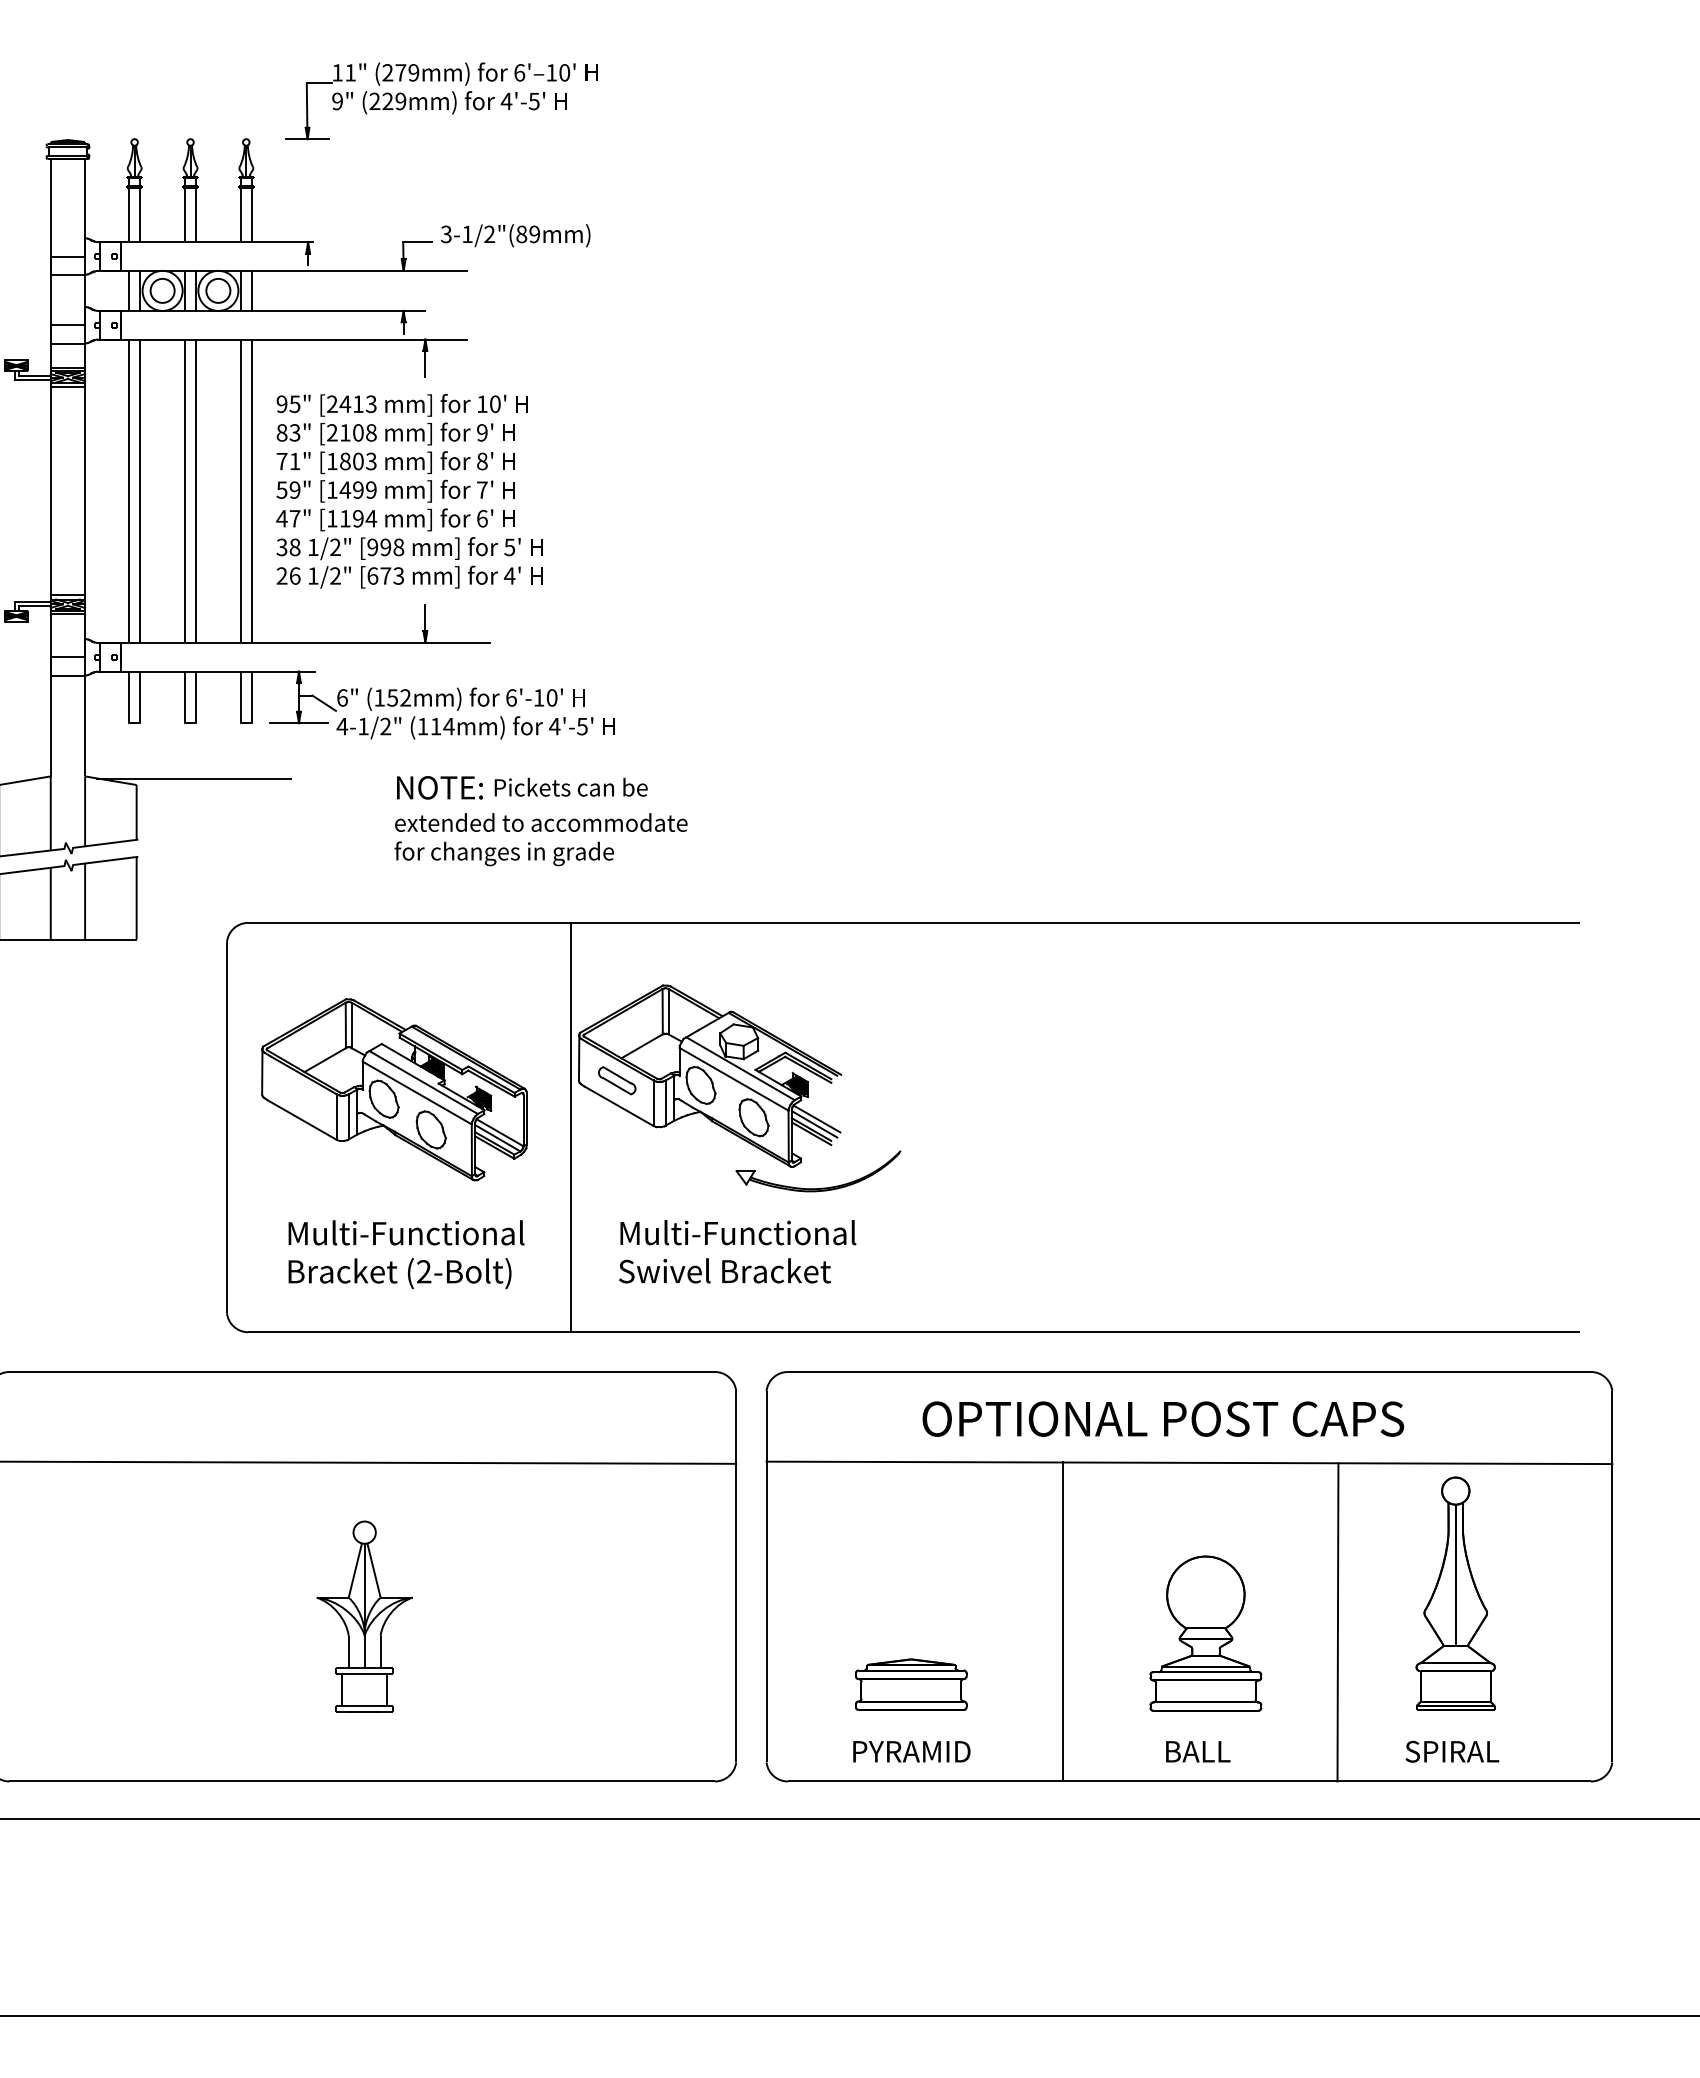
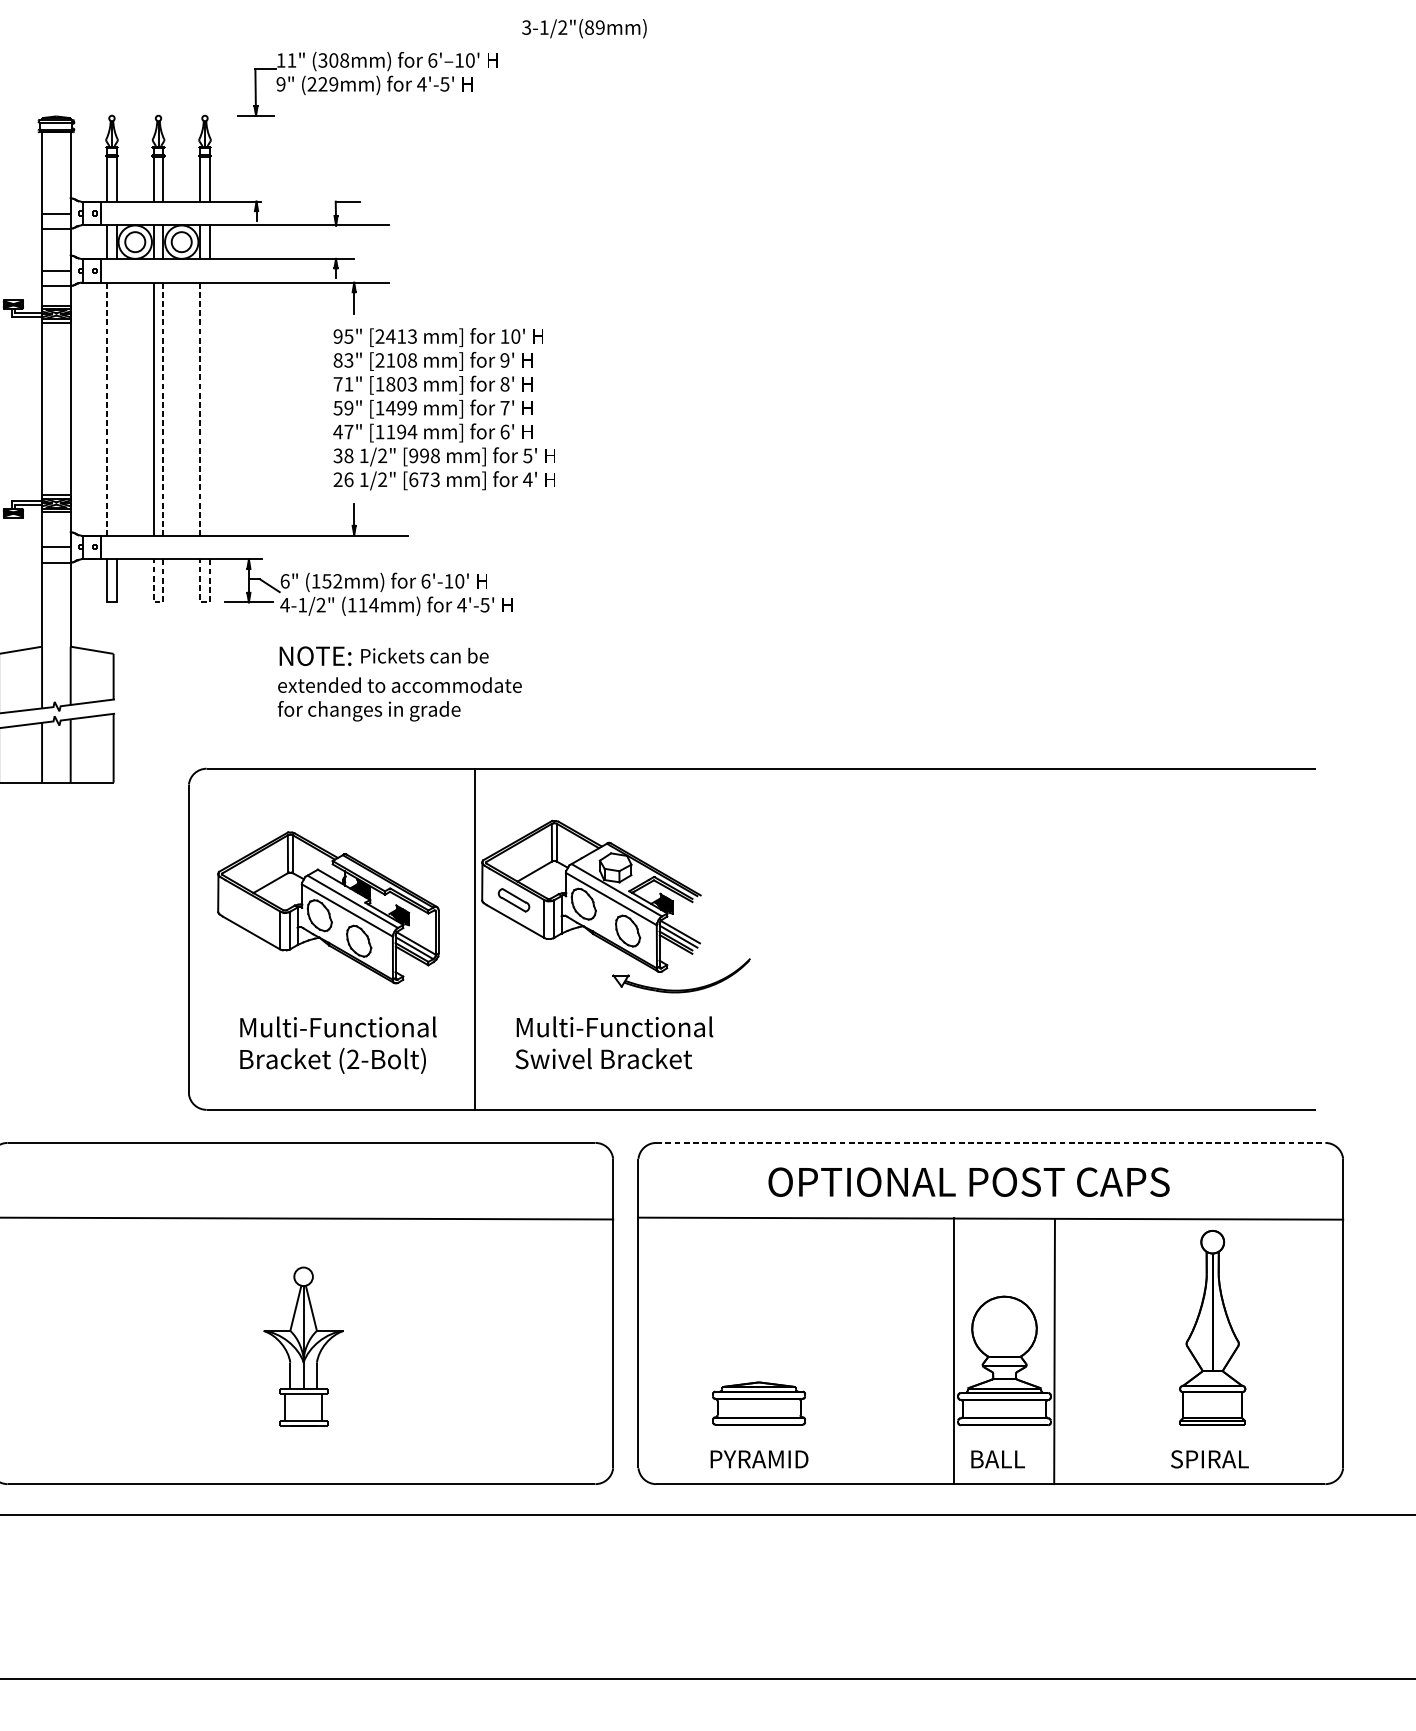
text: (400, 72) -> (333, 60), (279mm) -> (308mm)
text: (515, 235) -> (584, 28), moved
line: (128, 491) -> (106, 409), solid -> dashed
line: (140, 491) -> (116, 409), removed
line: (196, 491) -> (163, 409), solid -> dashed
line: (240, 491) -> (200, 409), solid -> dashed
line: (252, 491) -> (210, 409), removed
text: (409, 491) -> (444, 409), moved
line: (190, 723) -> (158, 602), solid -> dashed
line: (246, 723) -> (205, 602), solid -> dashed
line: (193, 779) -> (161, 649), removed
text: (540, 821) -> (399, 684), moved
line: (1189, 1371) -> (990, 1142), solid -> dashed
line: (1062, 1621) -> (954, 1350), moved
line: (1337, 1622) -> (1054, 1351), moved

